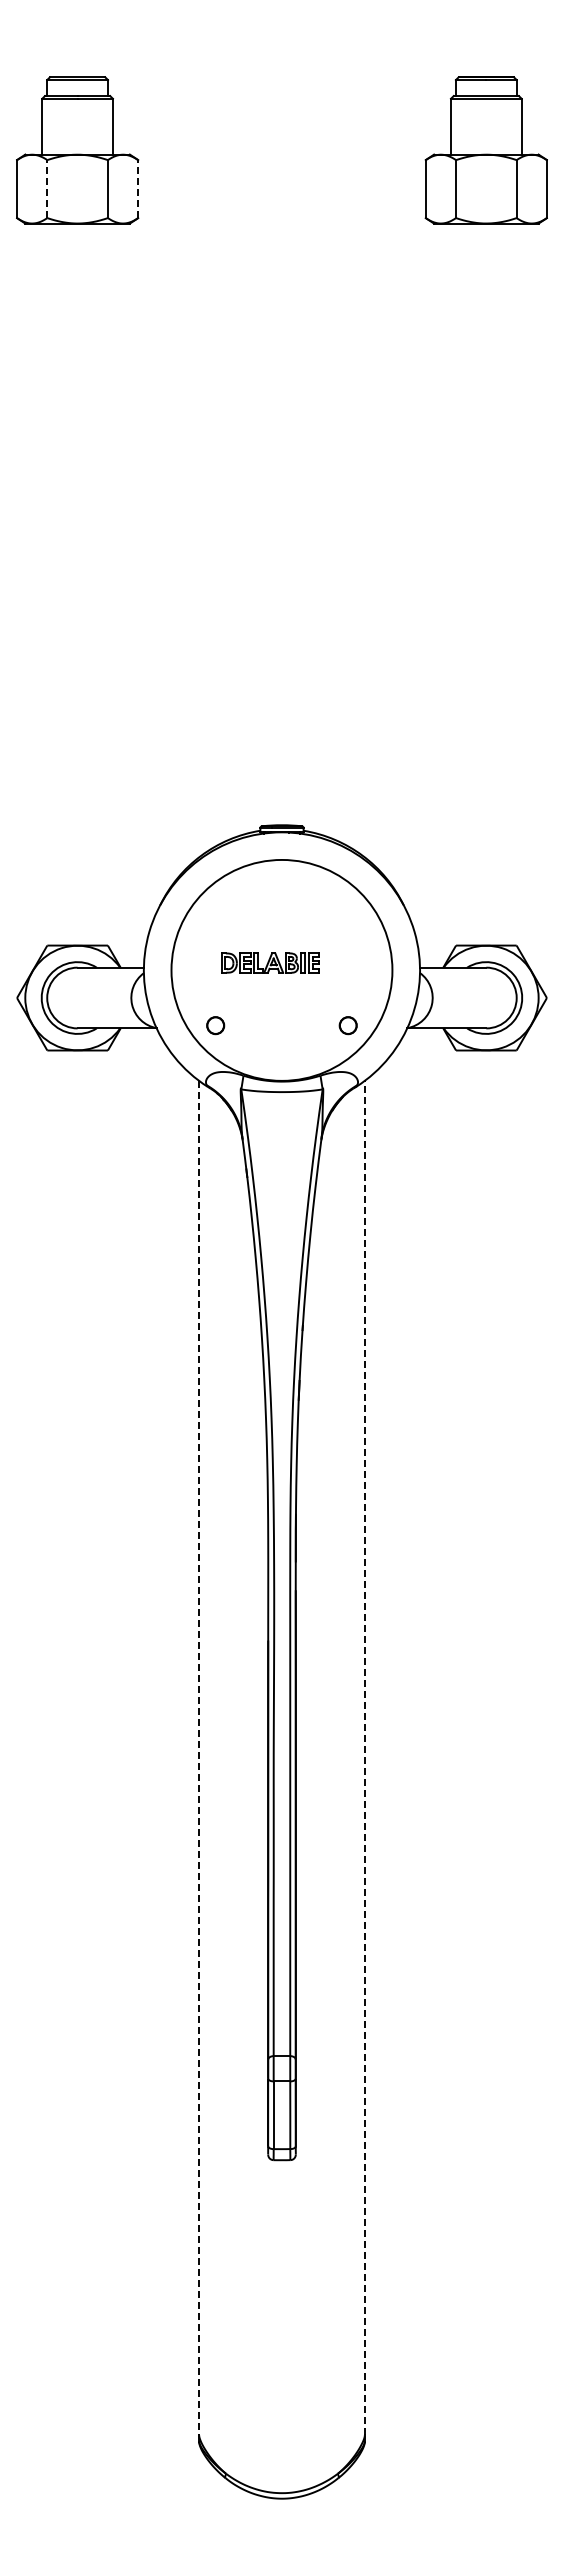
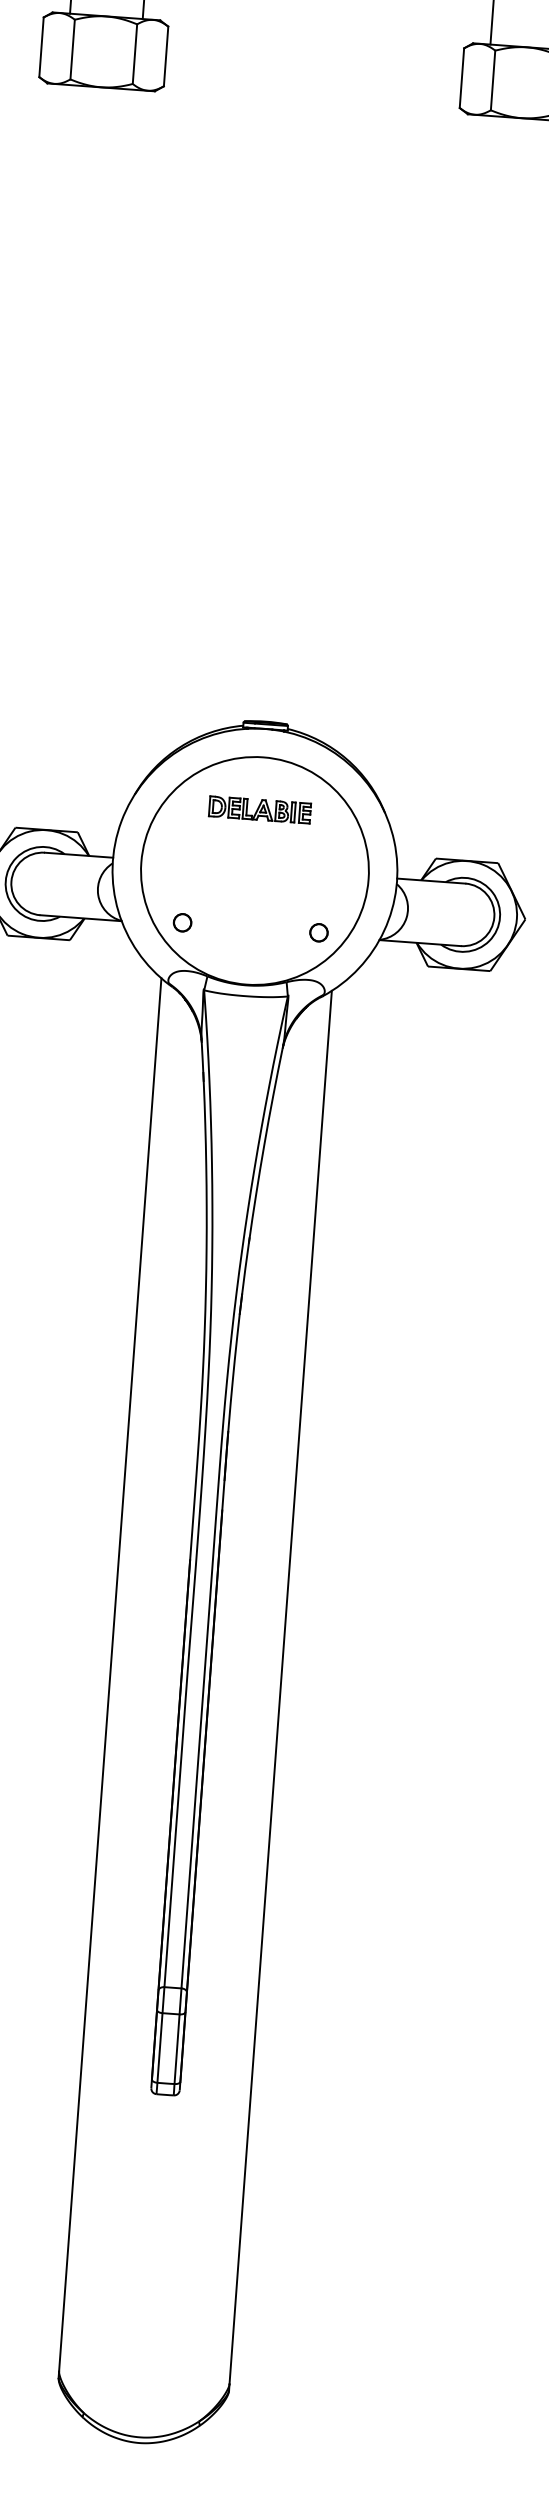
line: (47, 189) -> (72, 50), dashed -> solid
line: (138, 189) -> (166, 56), dashed -> solid
part: (270, 962) -> (260, 809), moved
line: (364, 1757) -> (280, 1686), dashed -> solid
line: (199, 1758) -> (110, 1675), dashed -> solid

